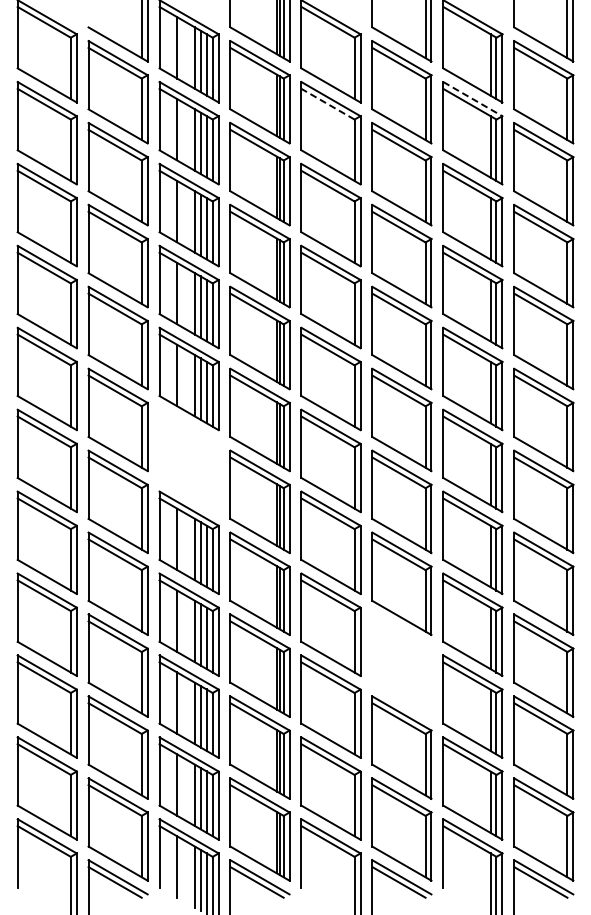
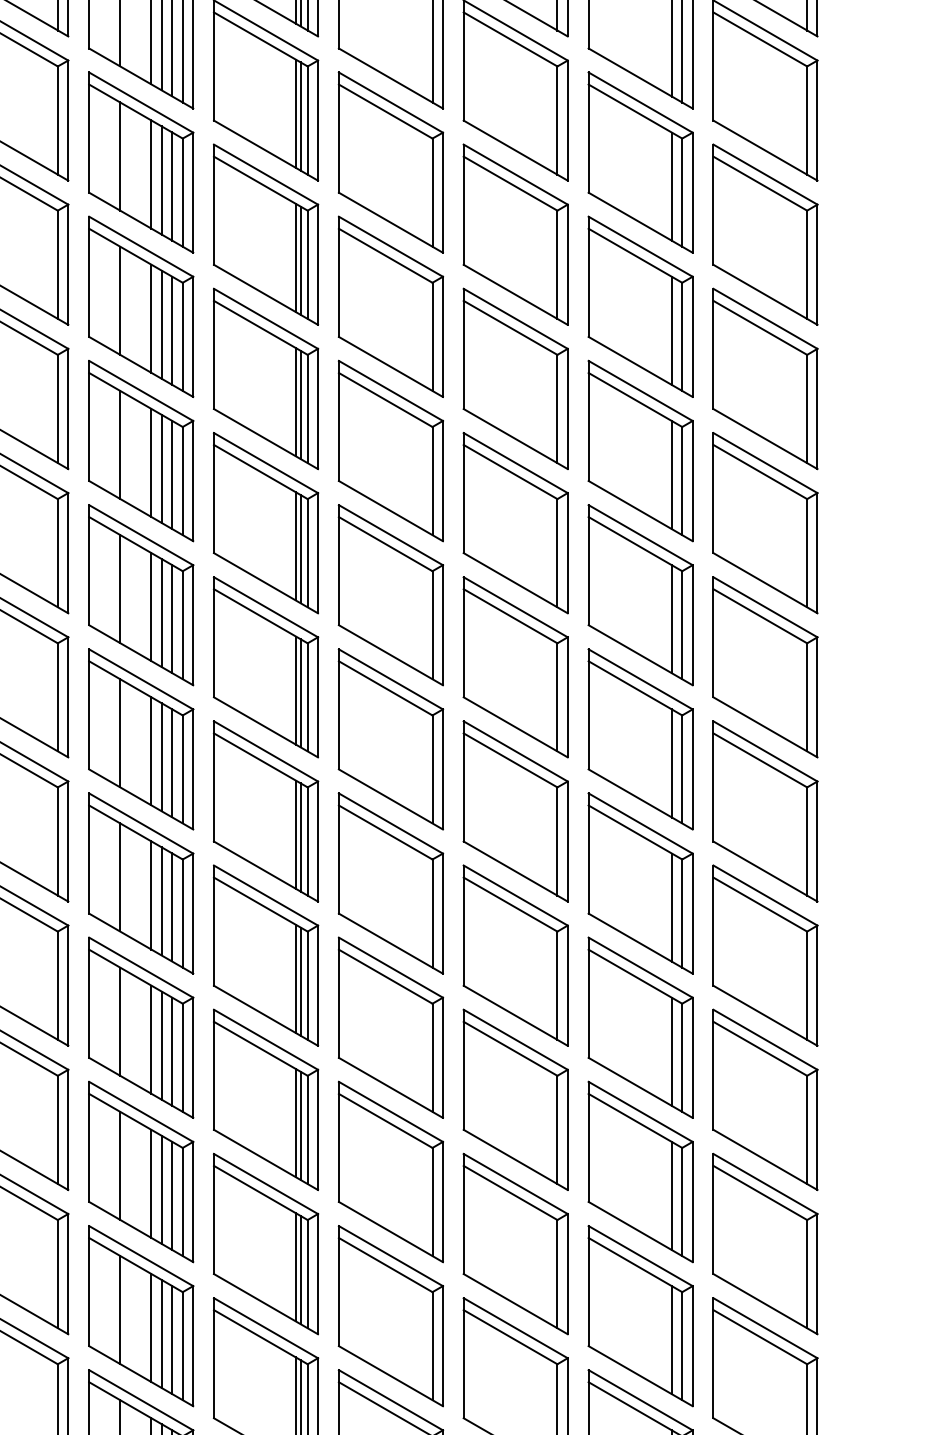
line: (473, 99) -> (641, 103), dashed -> solid
line: (328, 104) -> (386, 112), dashed -> solid
part: (188, 460) -> (140, 738), added
part: (401, 665) -> (515, 1099), added

